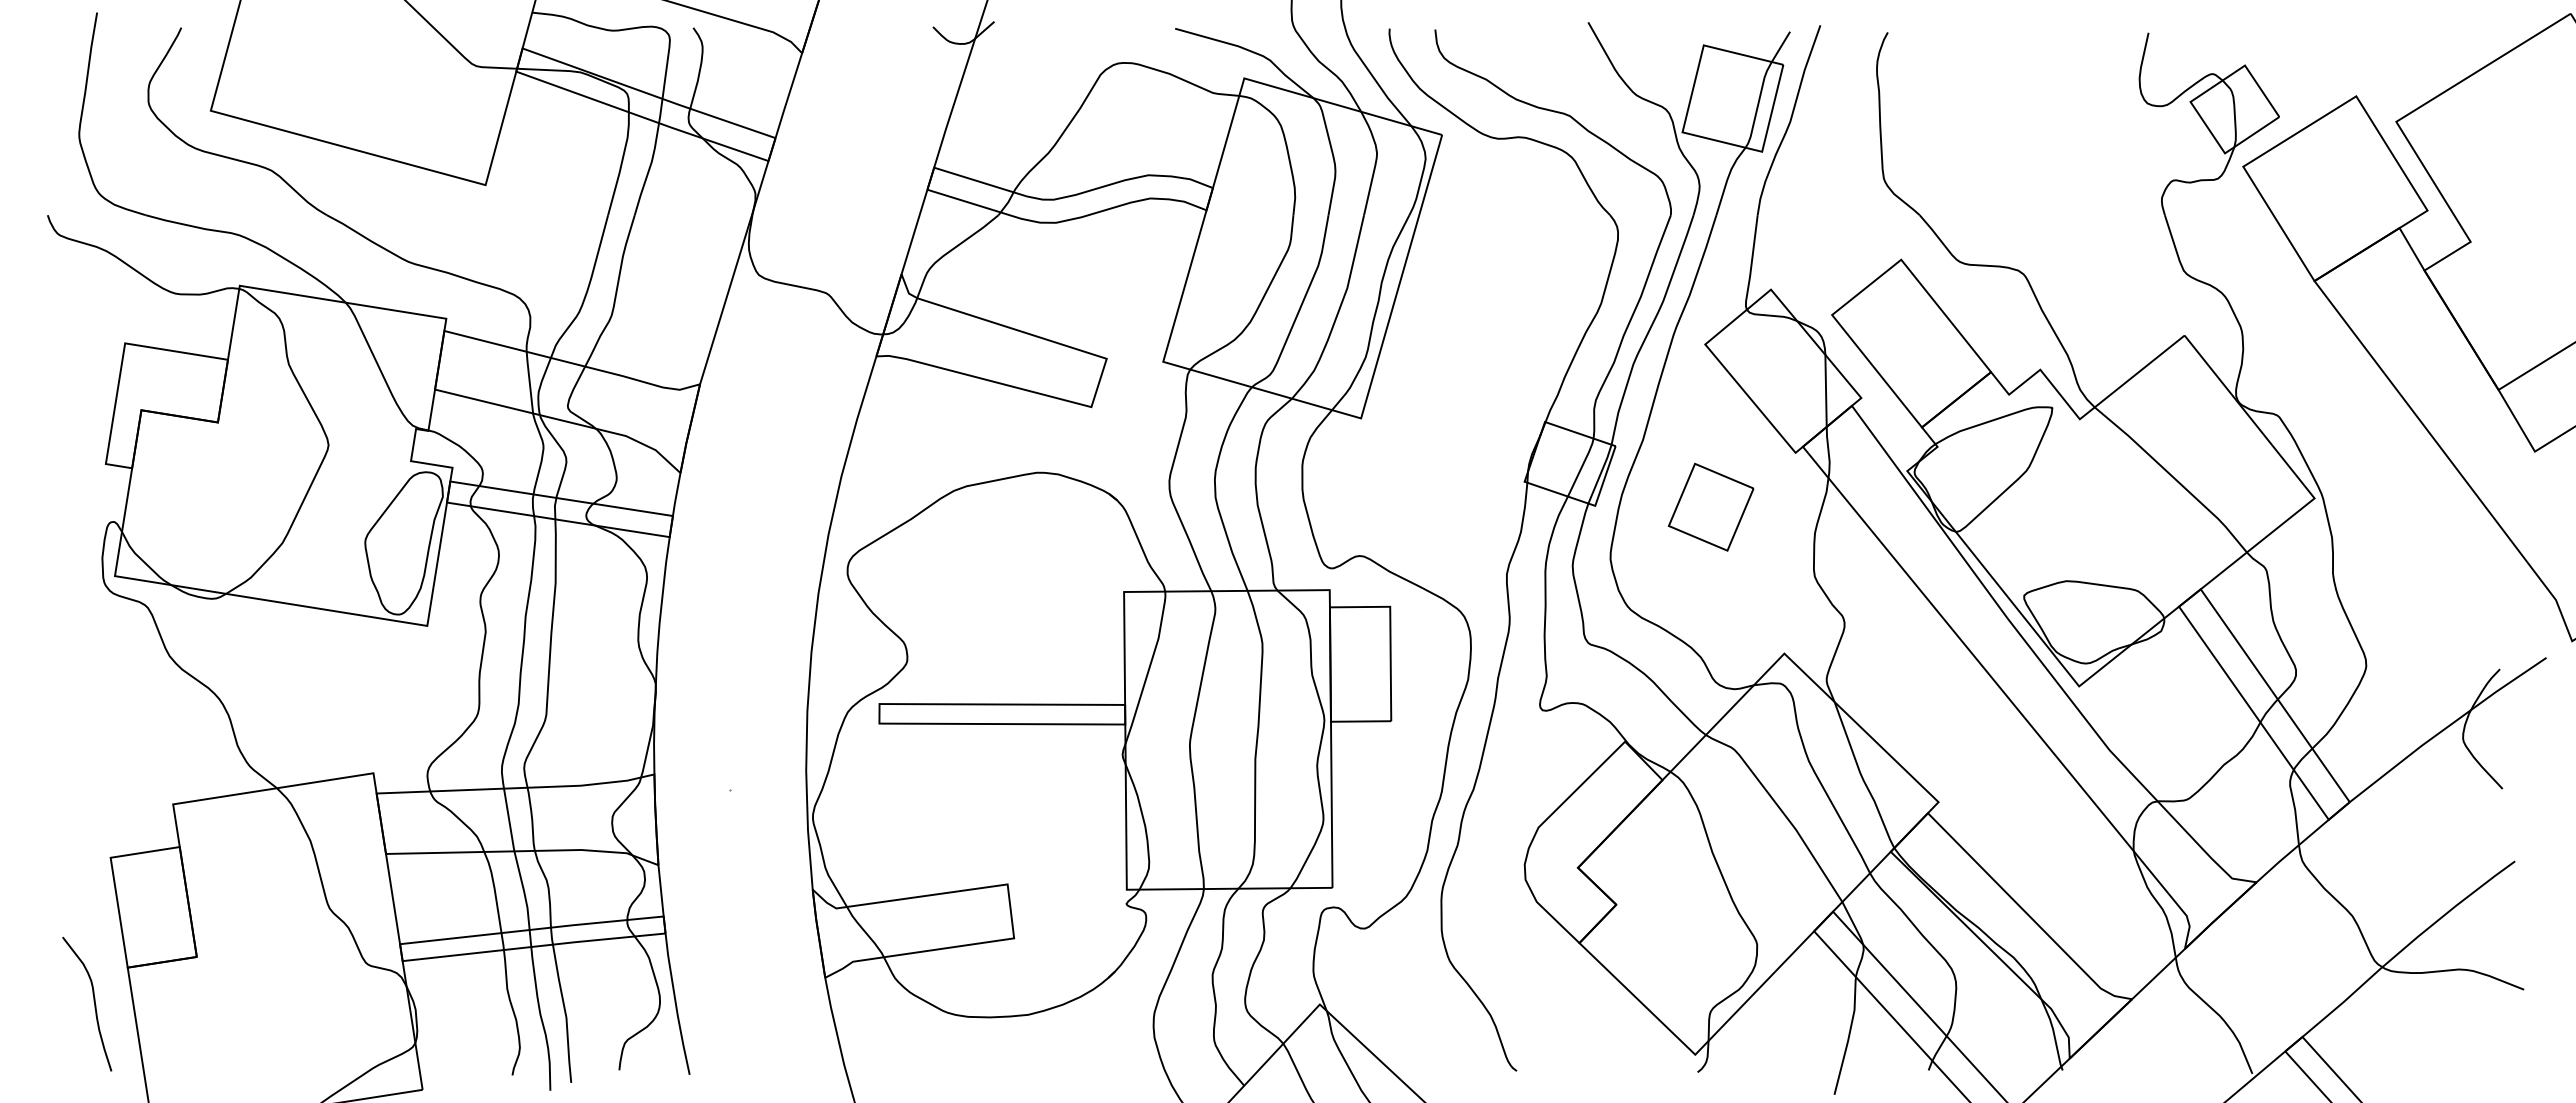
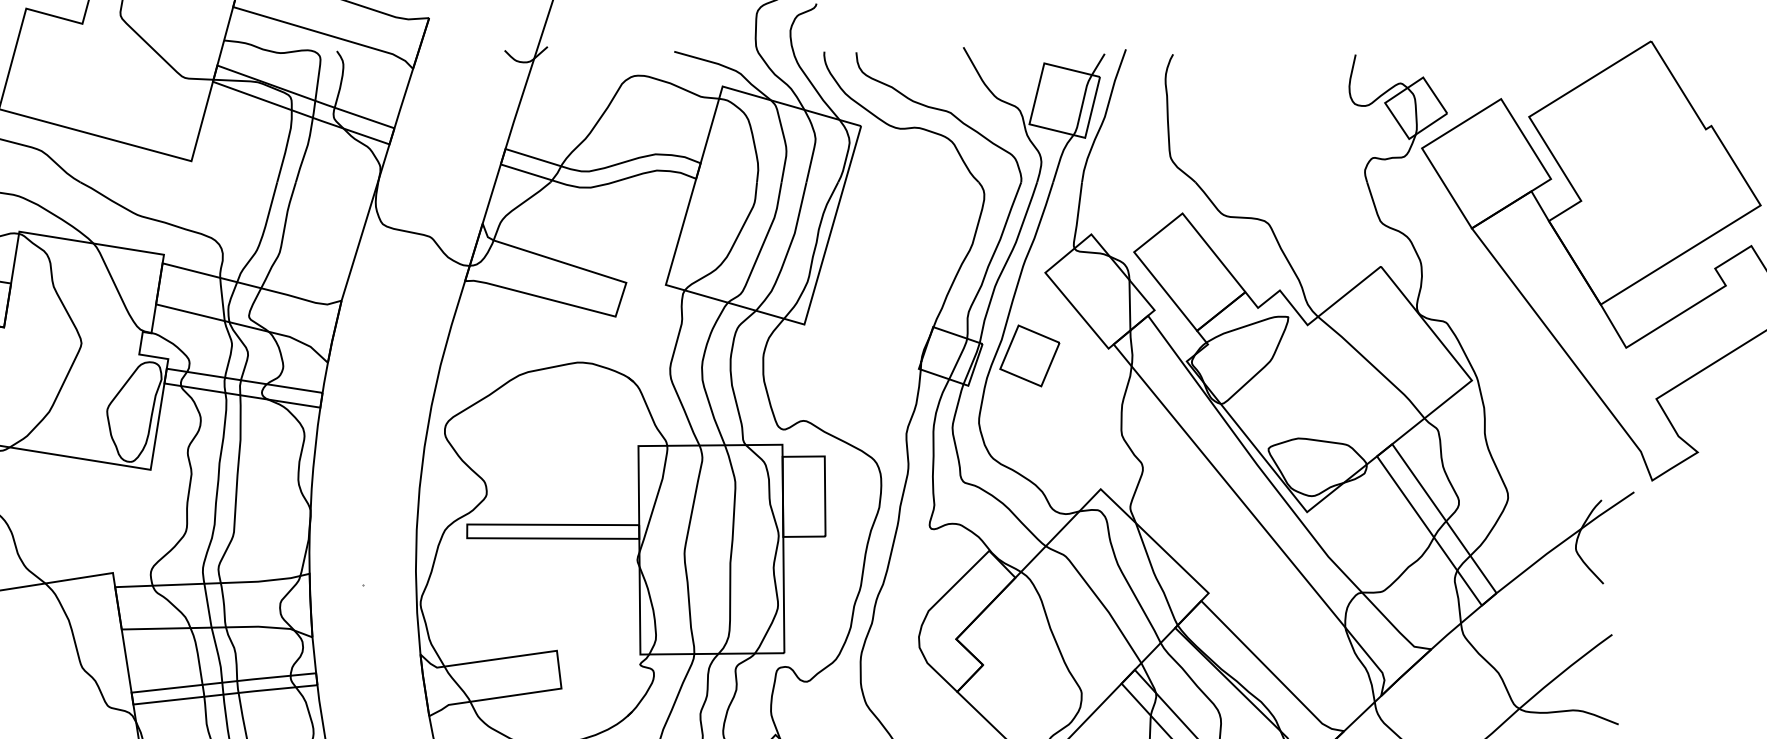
part: (1710, 506) -> (1029, 355), moved

